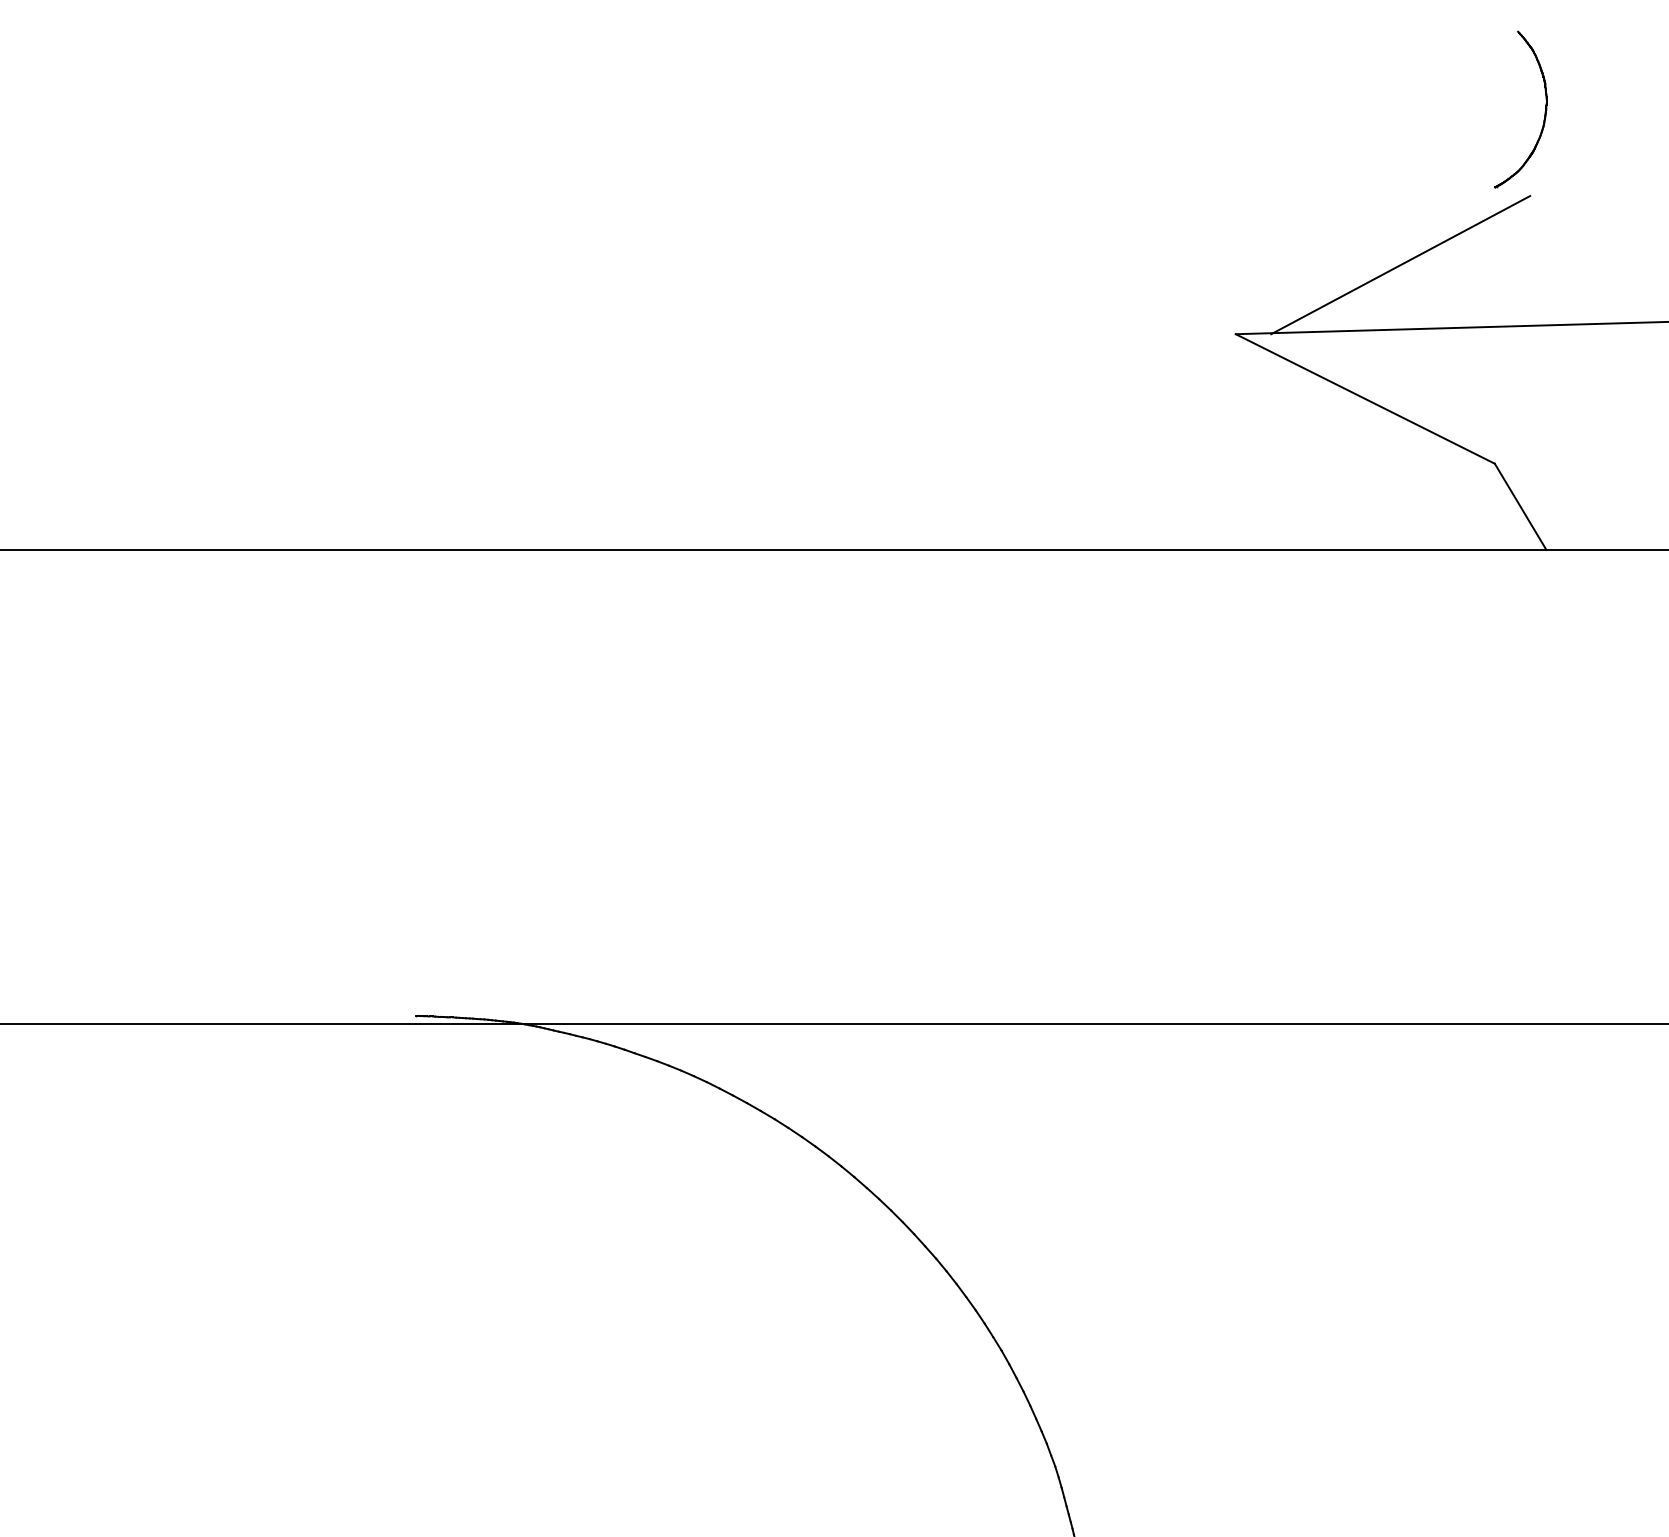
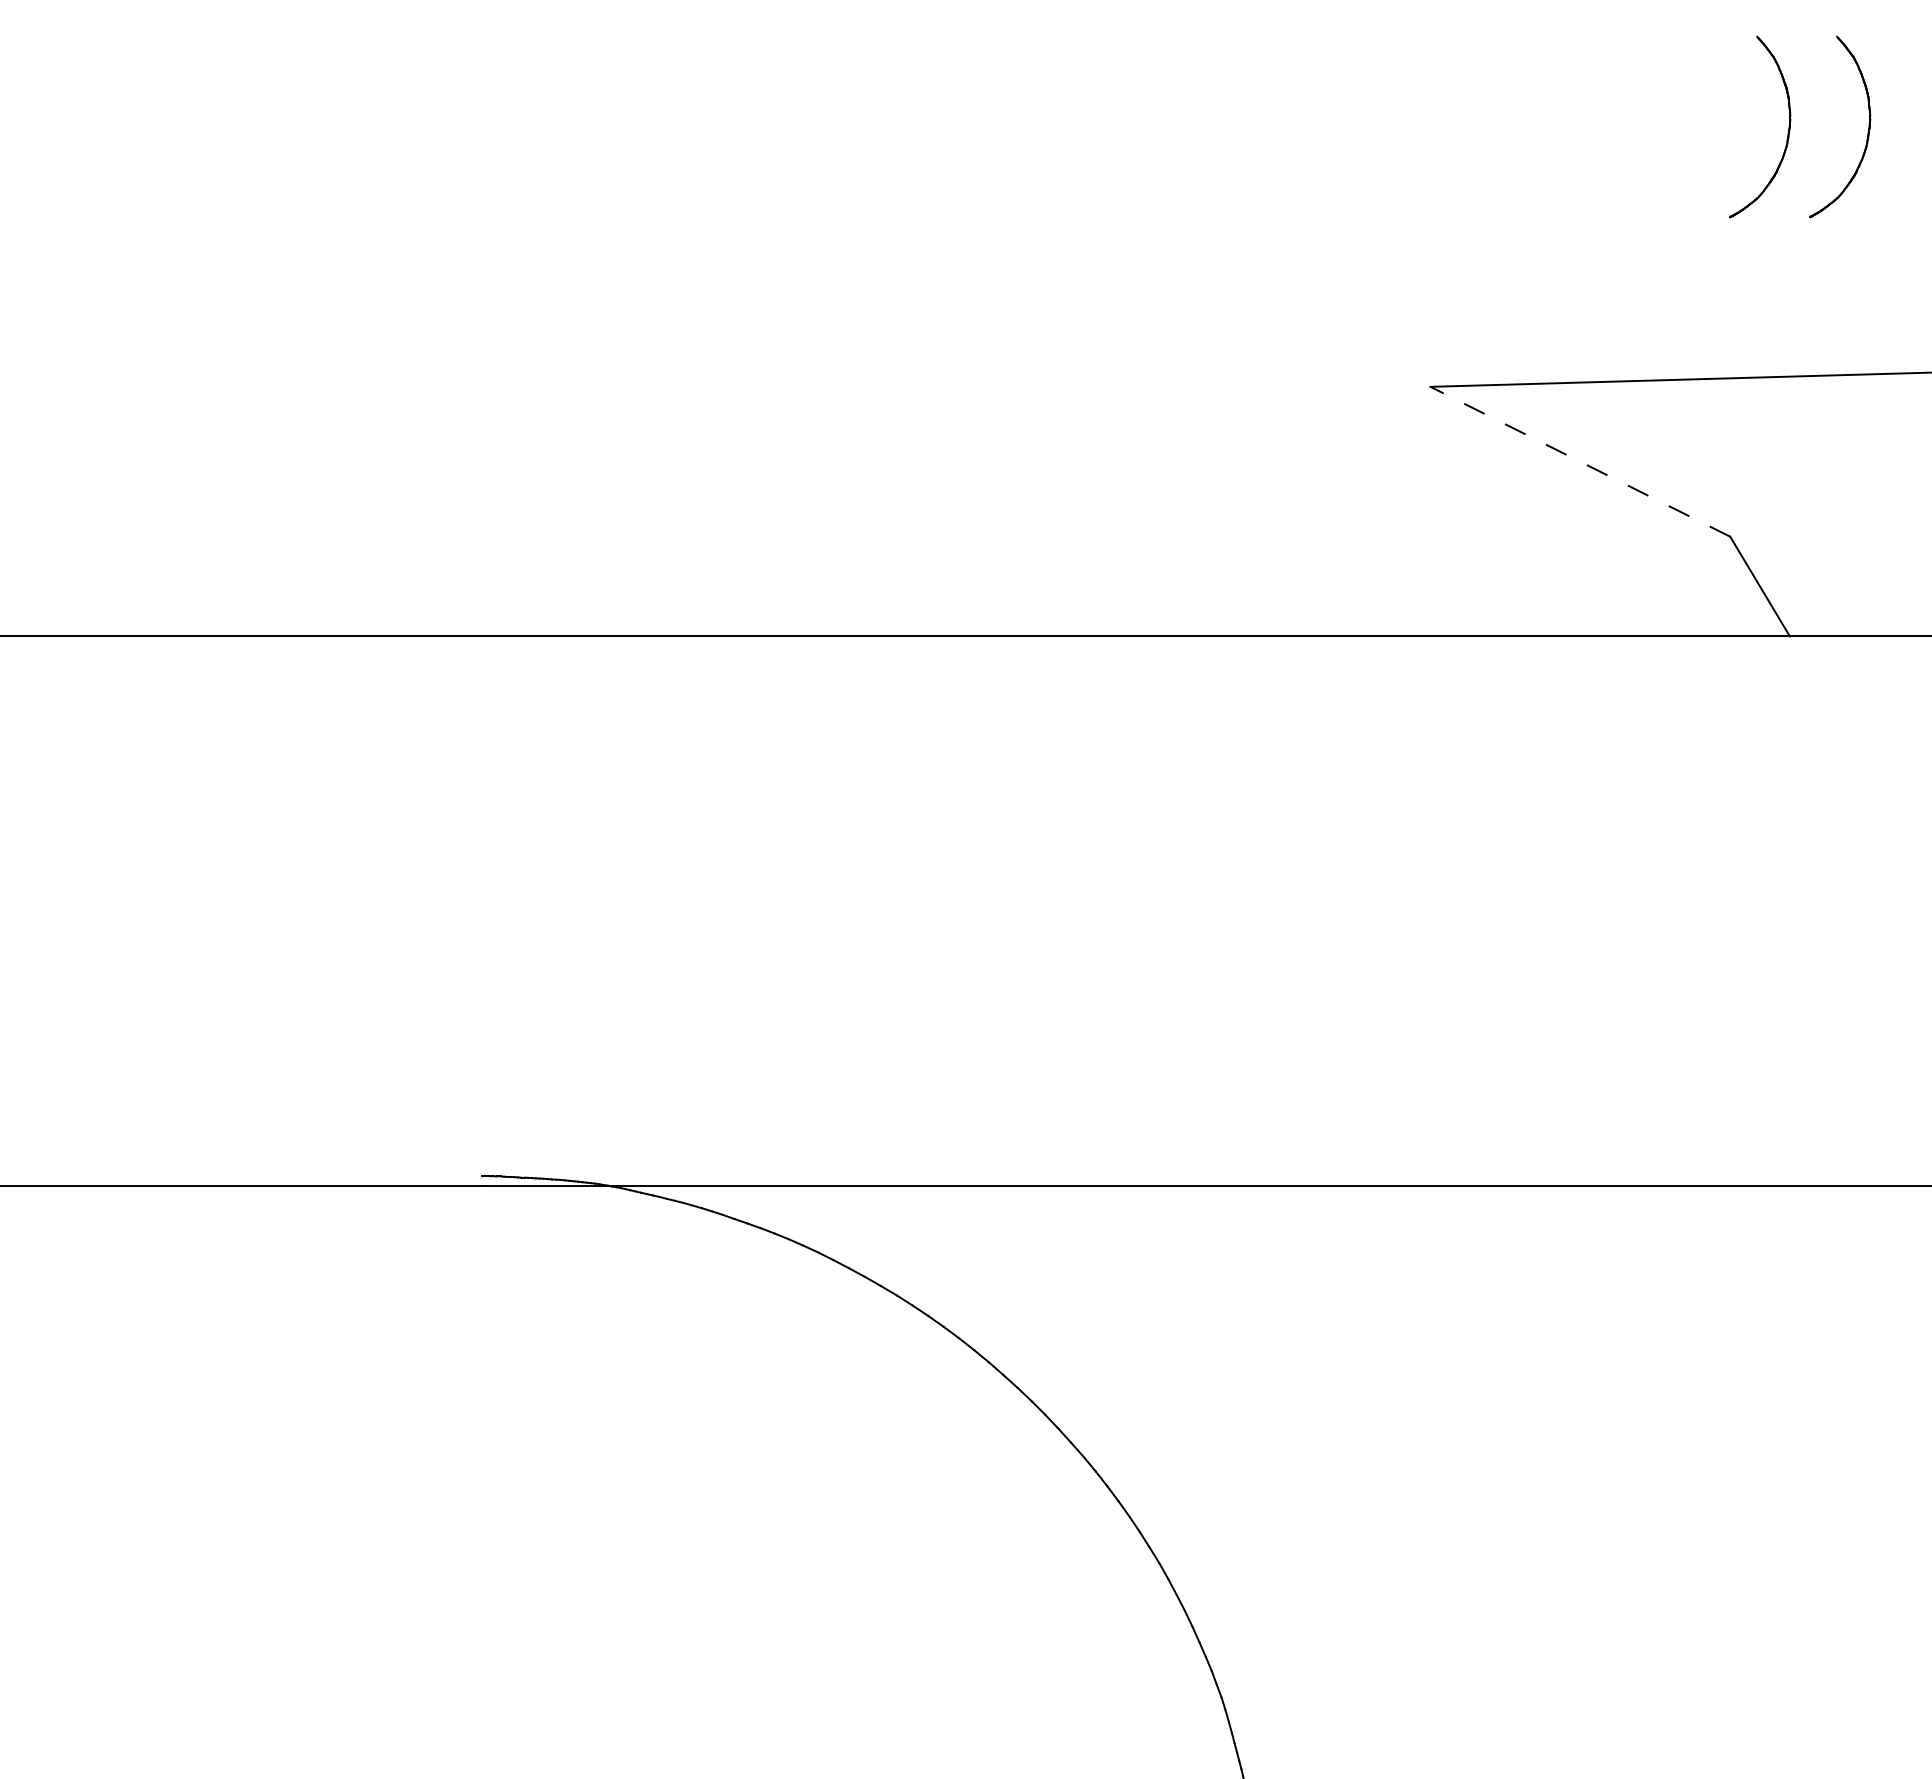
part: (1613, 112) -> (1867, 130), added
line: (1400, 265) -> (1621, 307), removed
line: (1365, 398) -> (1580, 461), solid -> dashed

